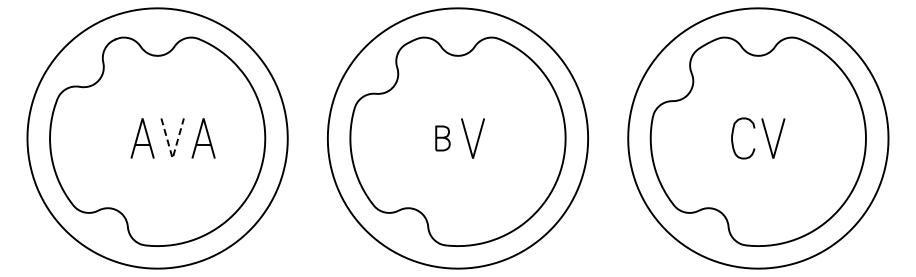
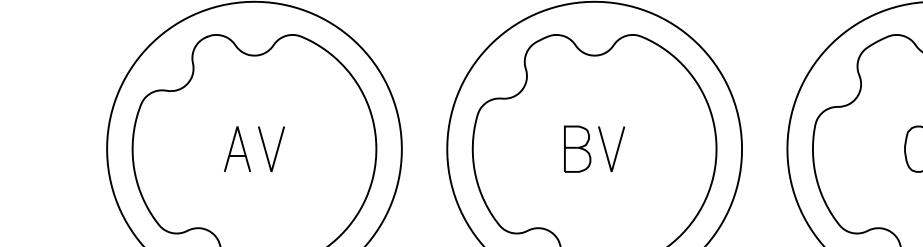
part: (203, 138) -> (306, 149), removed
part: (442, 138) -> (577, 149), size x1.67
line: (172, 158) -> (271, 171), dashed -> solid

